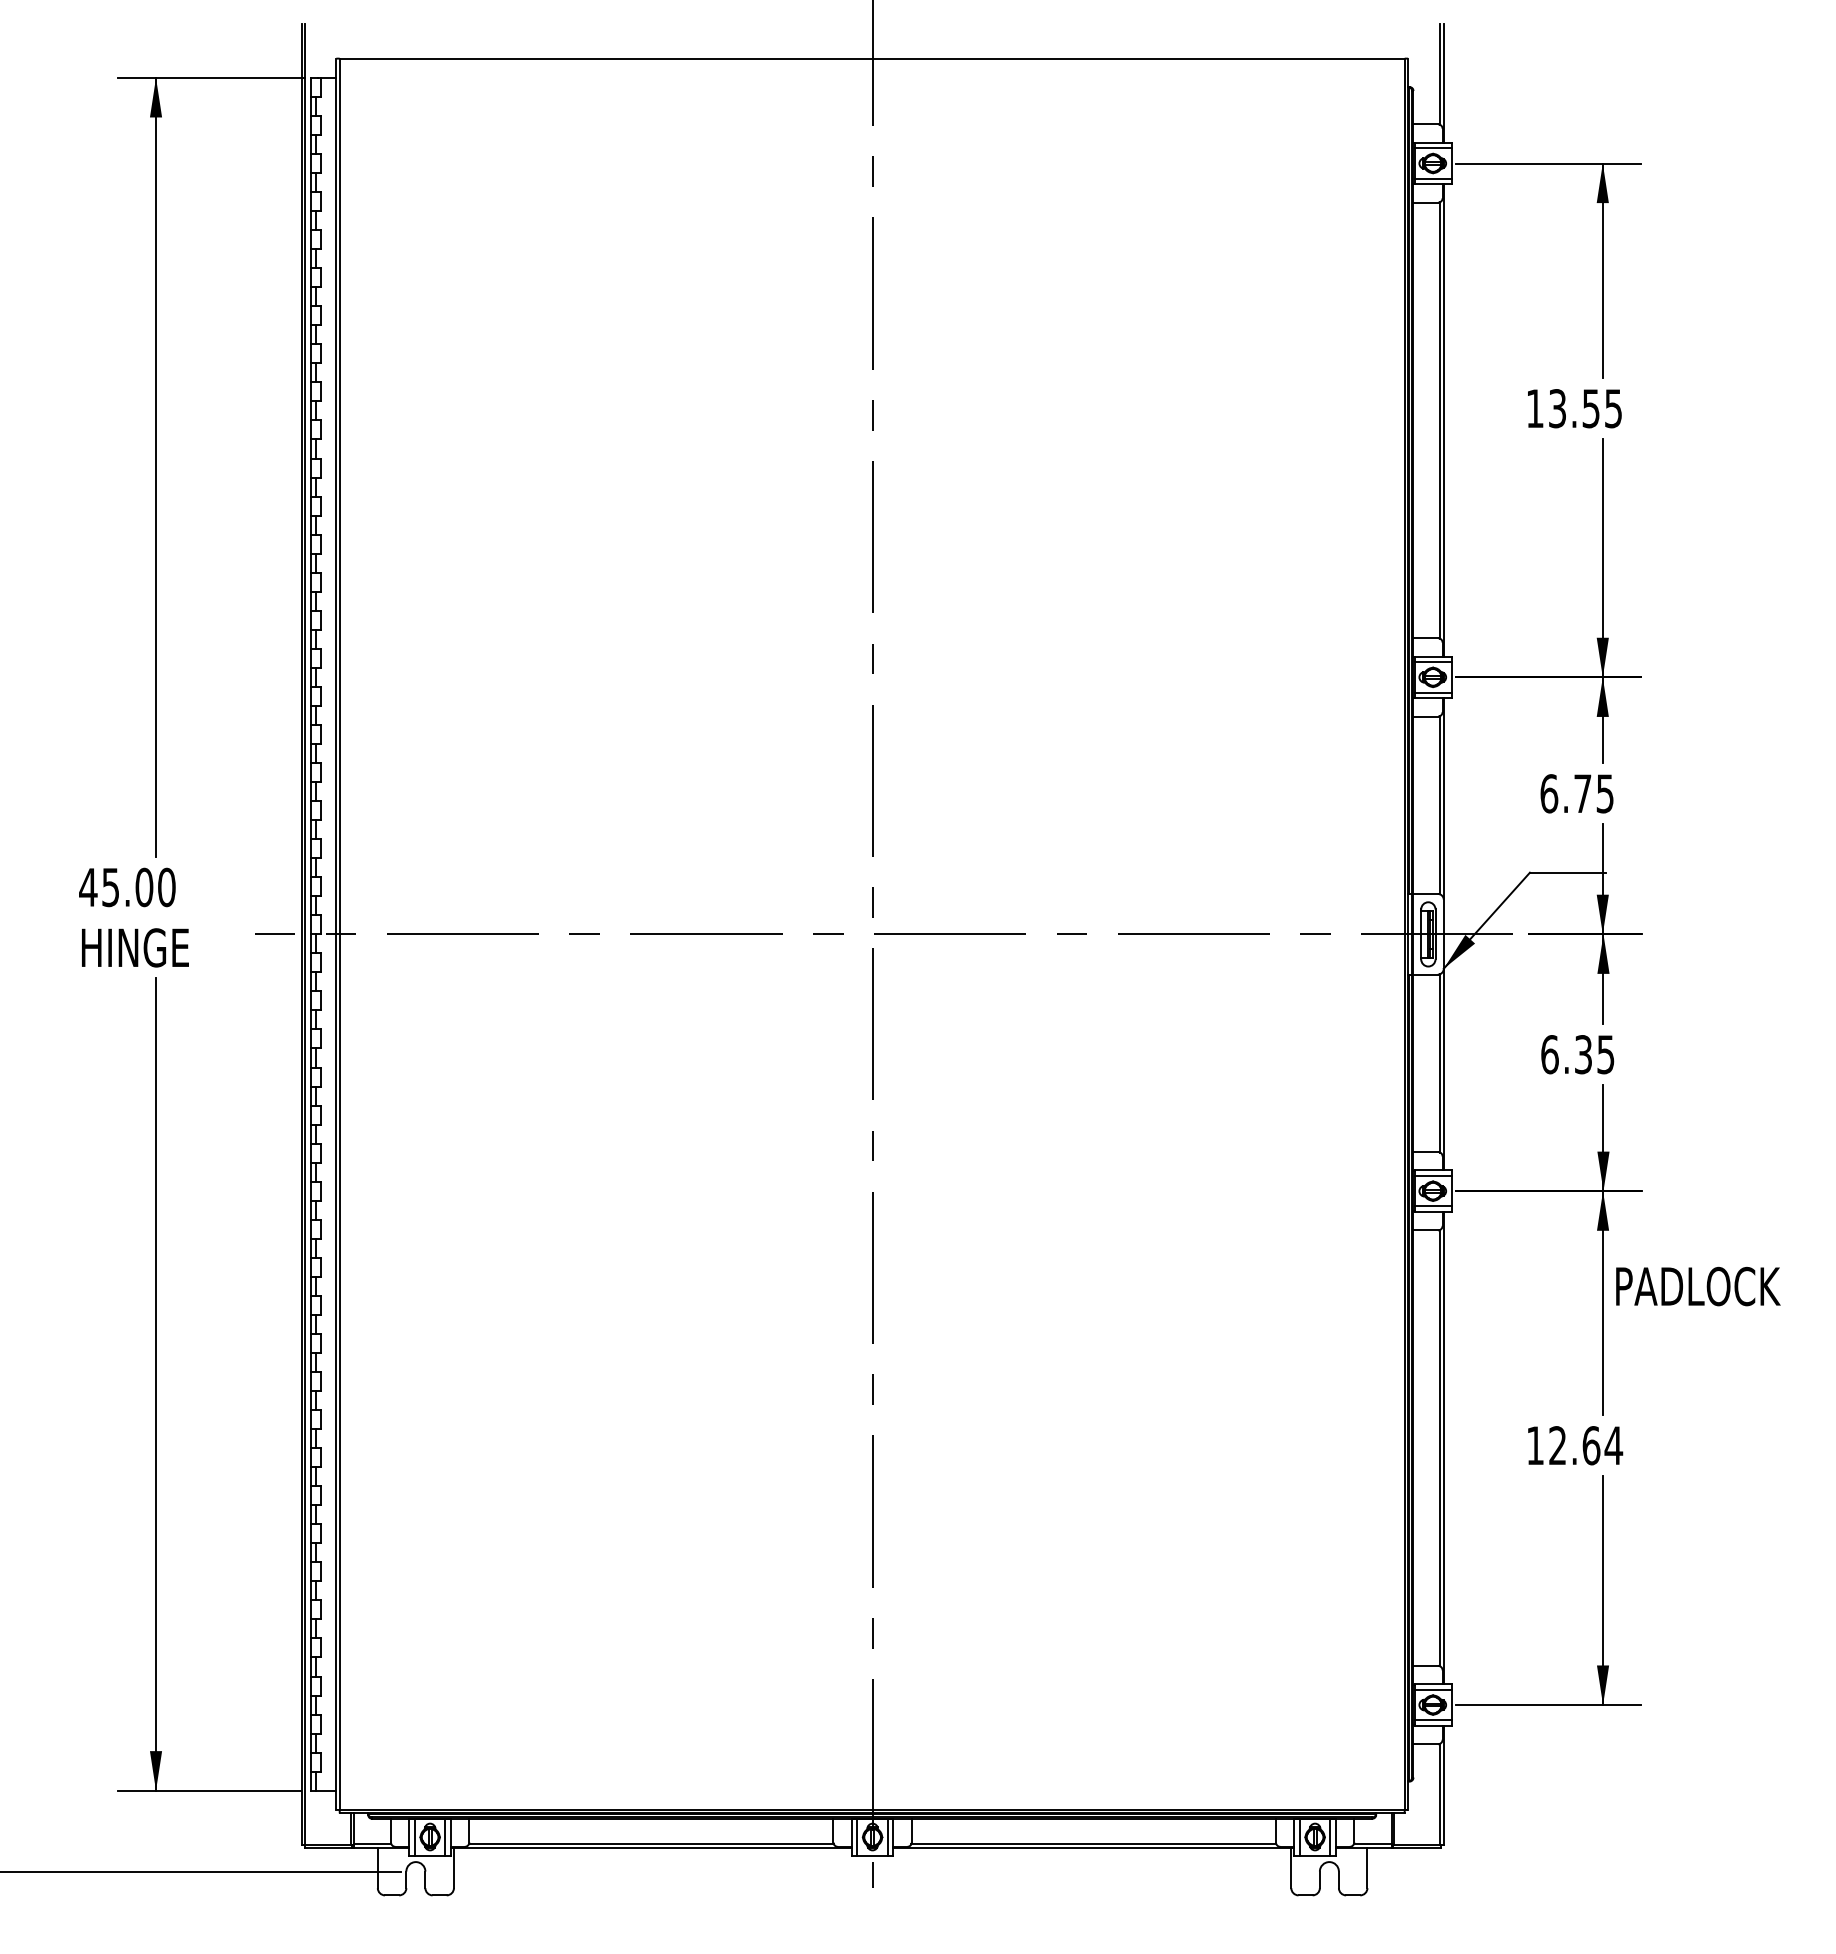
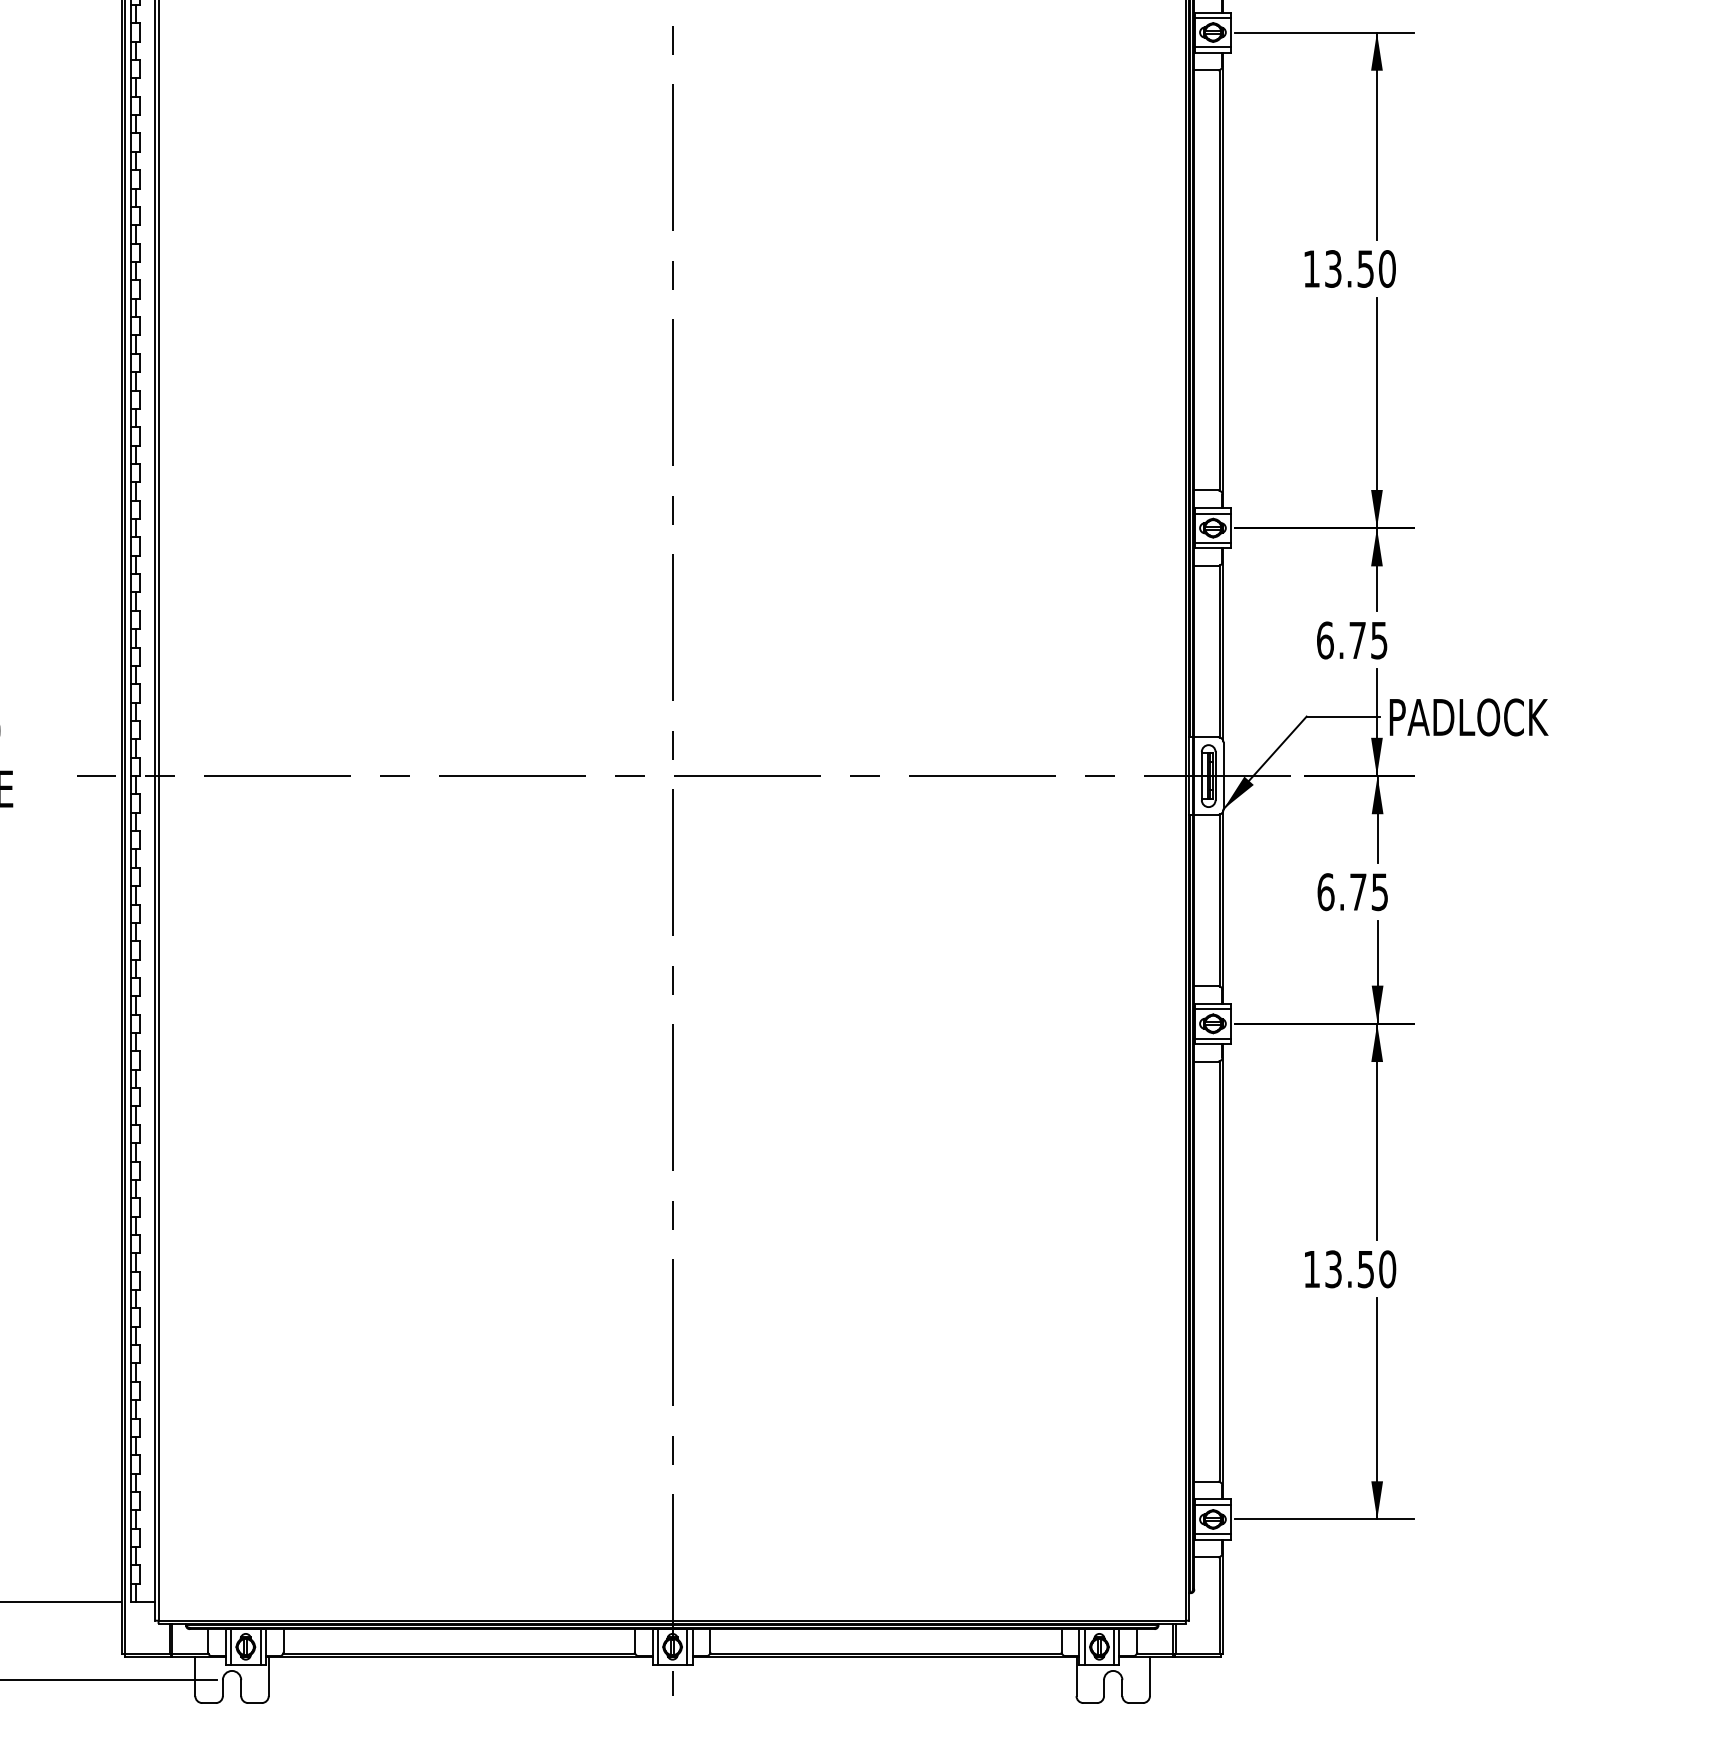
text: (1613, 408) -> (1387, 268), 13.55 -> 13.50
text: (1583, 1054) -> (1358, 891), 6.35 -> 6.75
text: (1698, 1286) -> (1469, 717), moved
text: (1586, 1445) -> (1361, 1269), 12.64 -> 13.50

